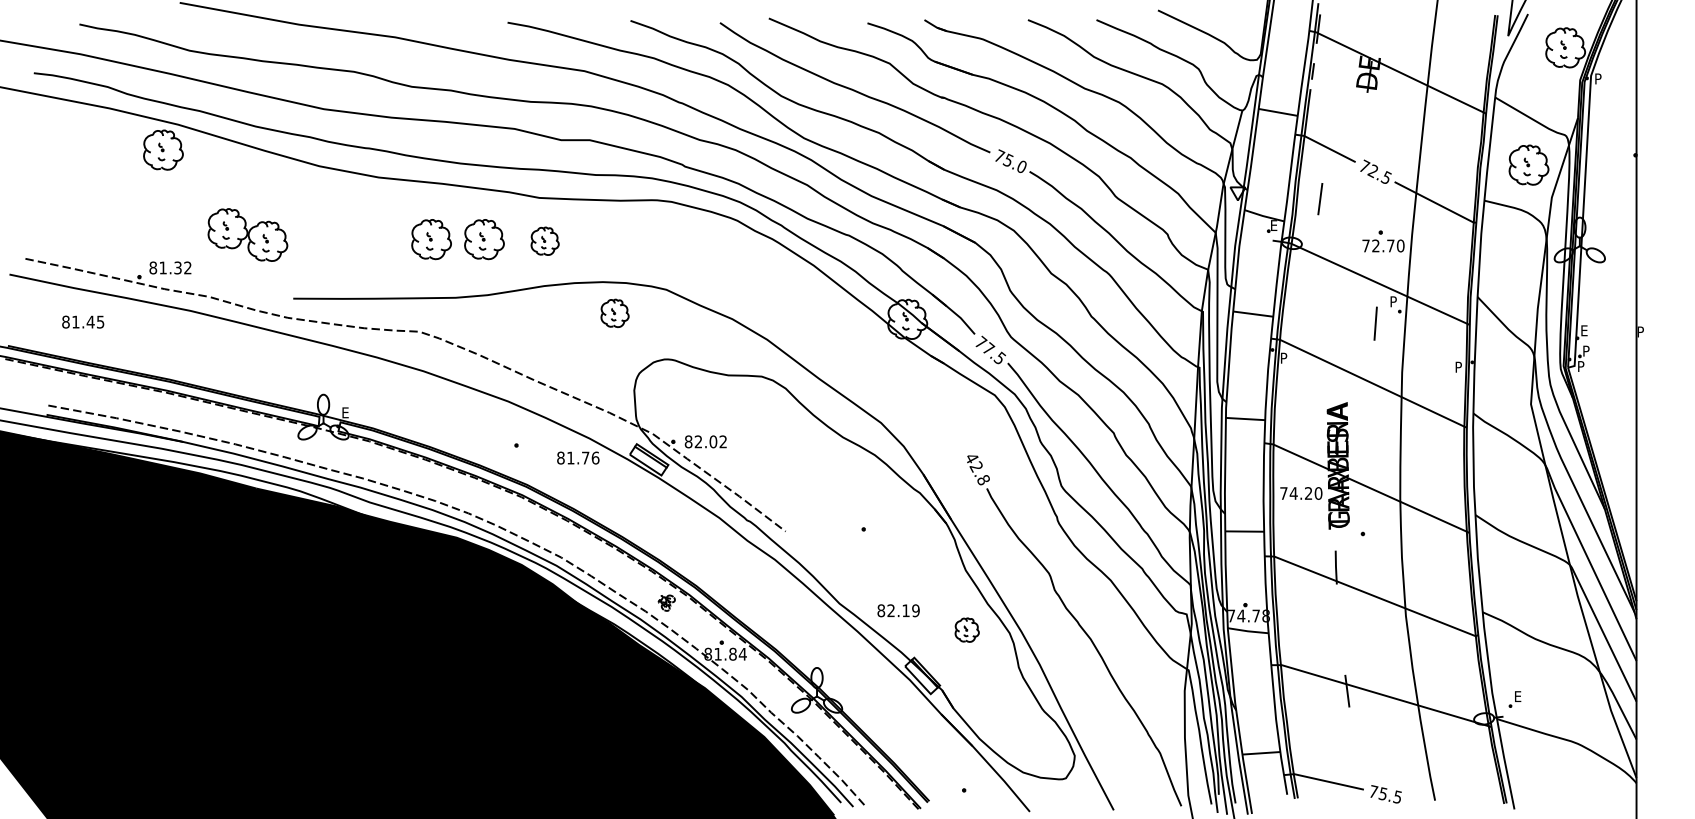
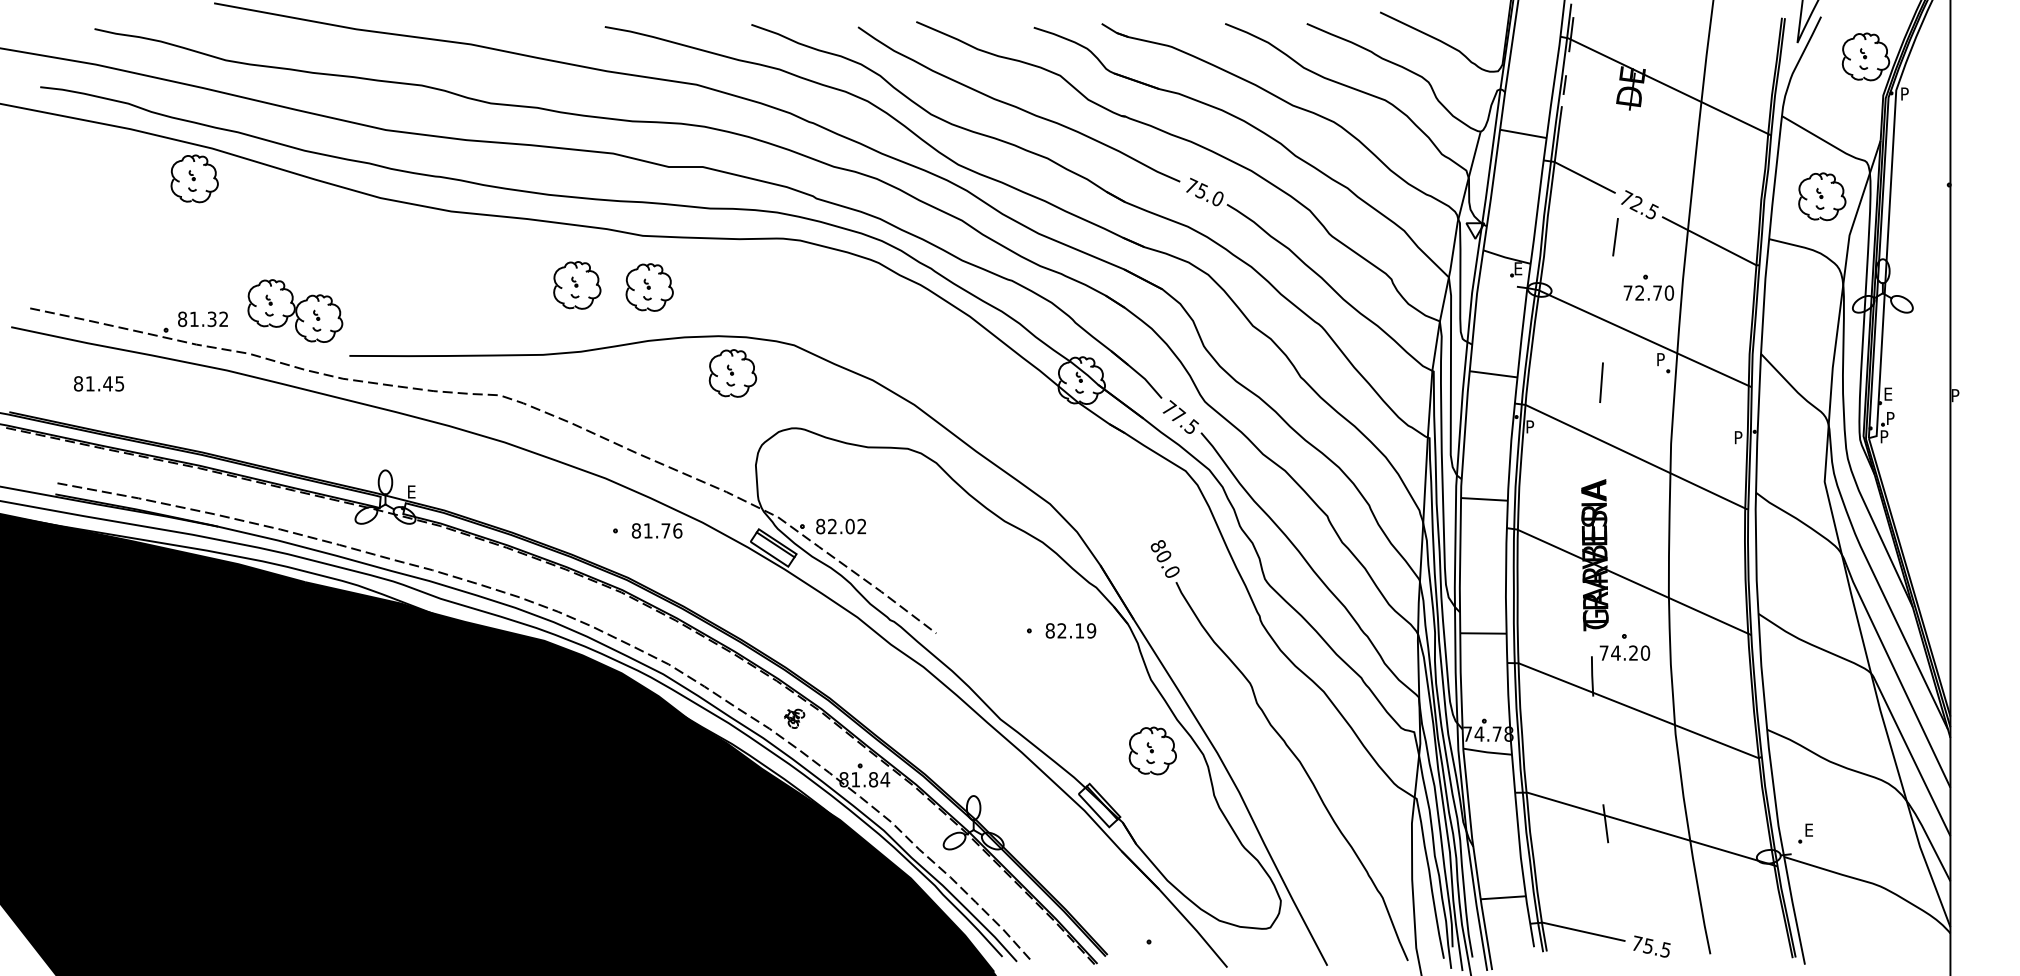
line: (1320, 199) -> (1615, 237), moved
part: (248, 234) -> (295, 310), moved
part: (431, 239) -> (514, 285), removed
part: (545, 241) -> (649, 287), size x1.43
part: (614, 313) -> (732, 373), size x1.43
line: (1375, 323) -> (1601, 382), moved
text: (577, 457) -> (656, 530), moved
text: (977, 469) -> (1164, 559), 42.8 -> 80.0
text: (1300, 492) -> (1624, 652), moved
text: (898, 610) -> (1070, 630), moved
part: (967, 629) -> (1152, 750), size x1.67

